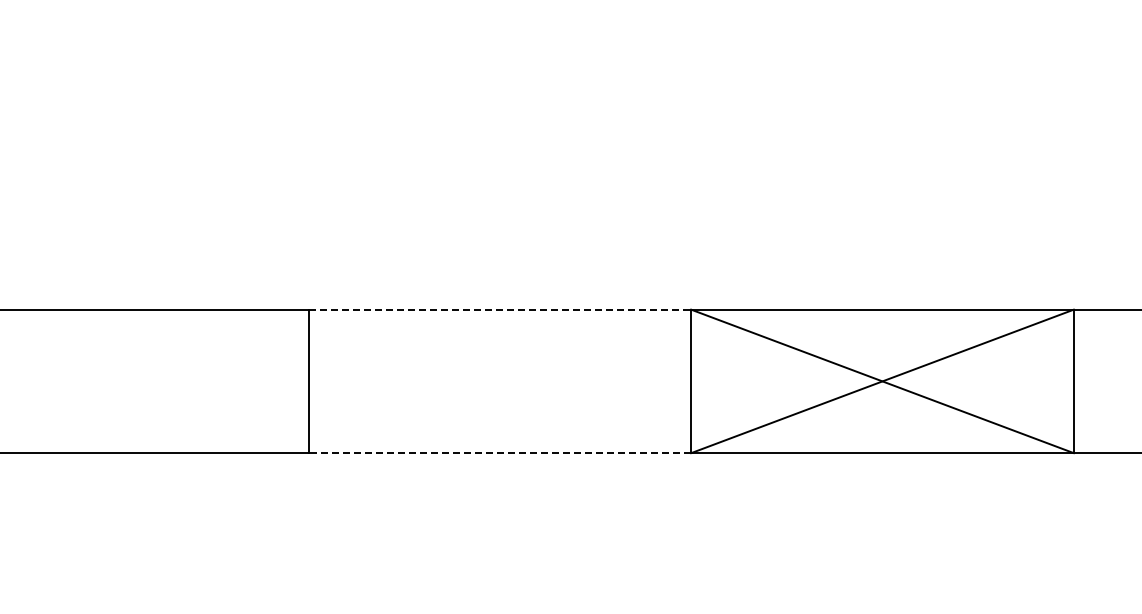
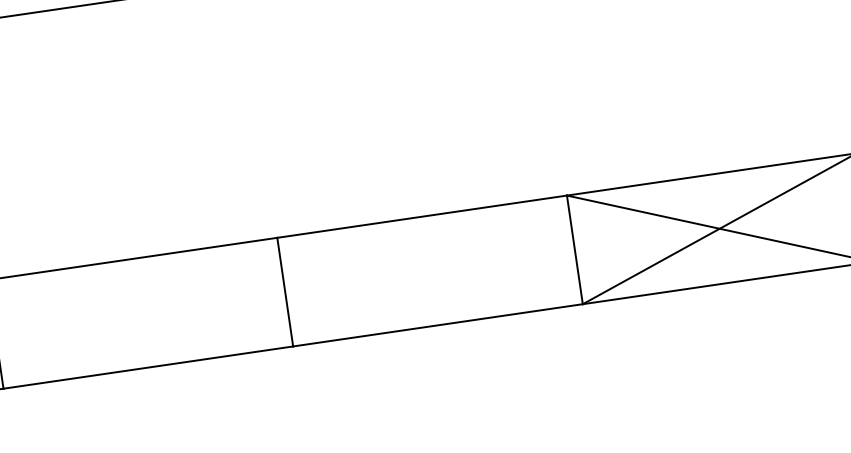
line: (500, 309) -> (422, 216), dashed -> solid
line: (499, 453) -> (437, 325), dashed -> solid

